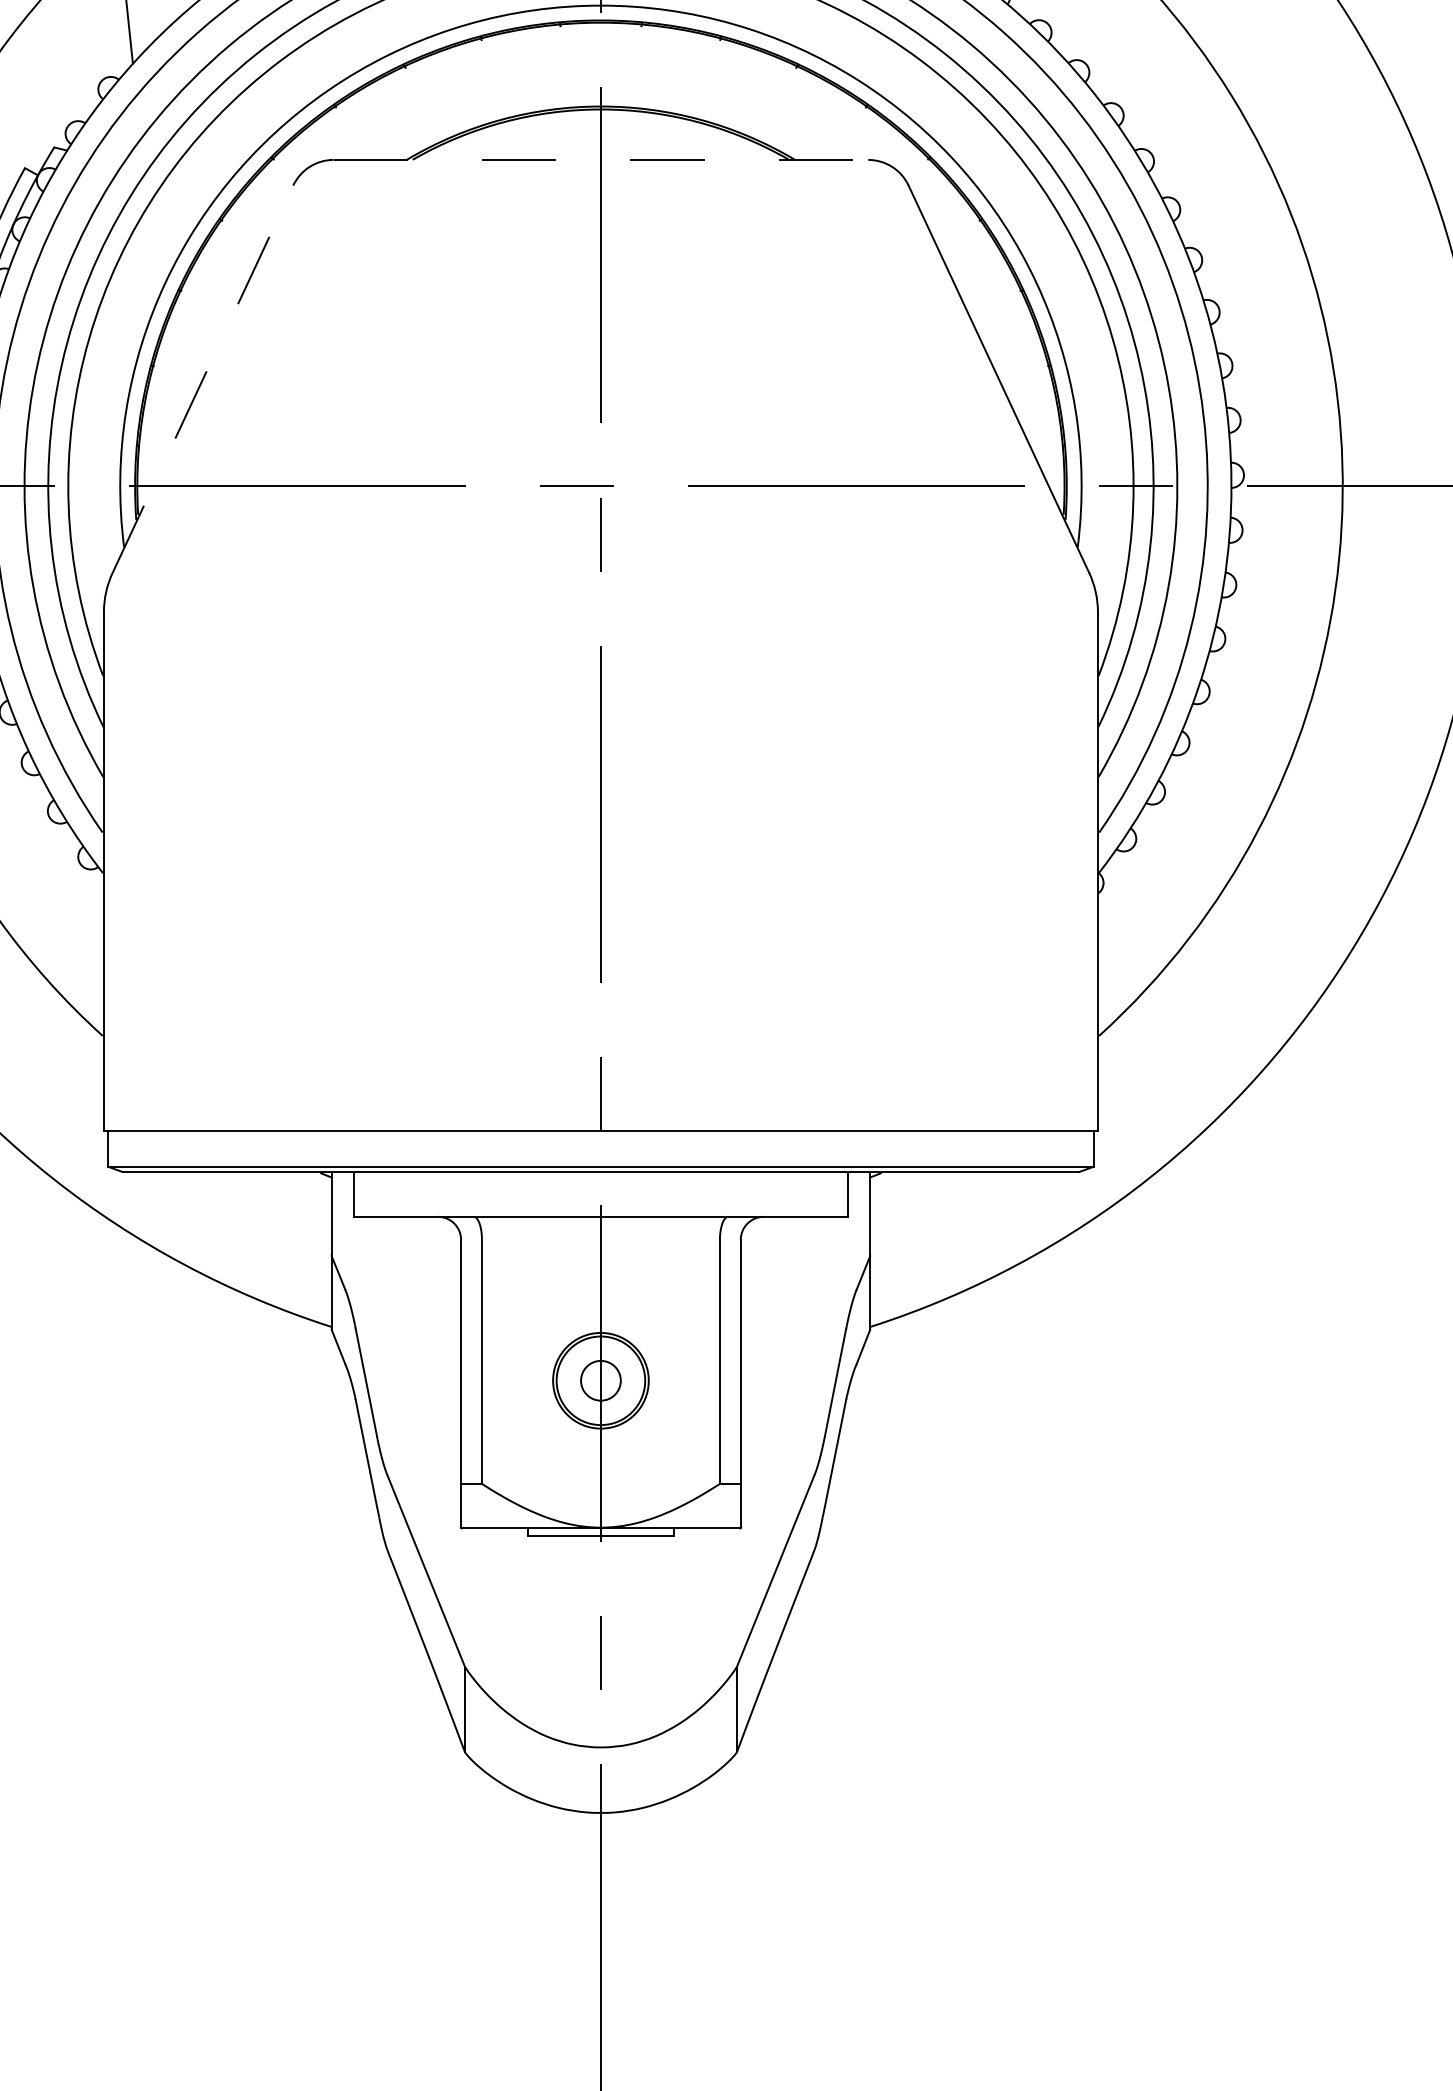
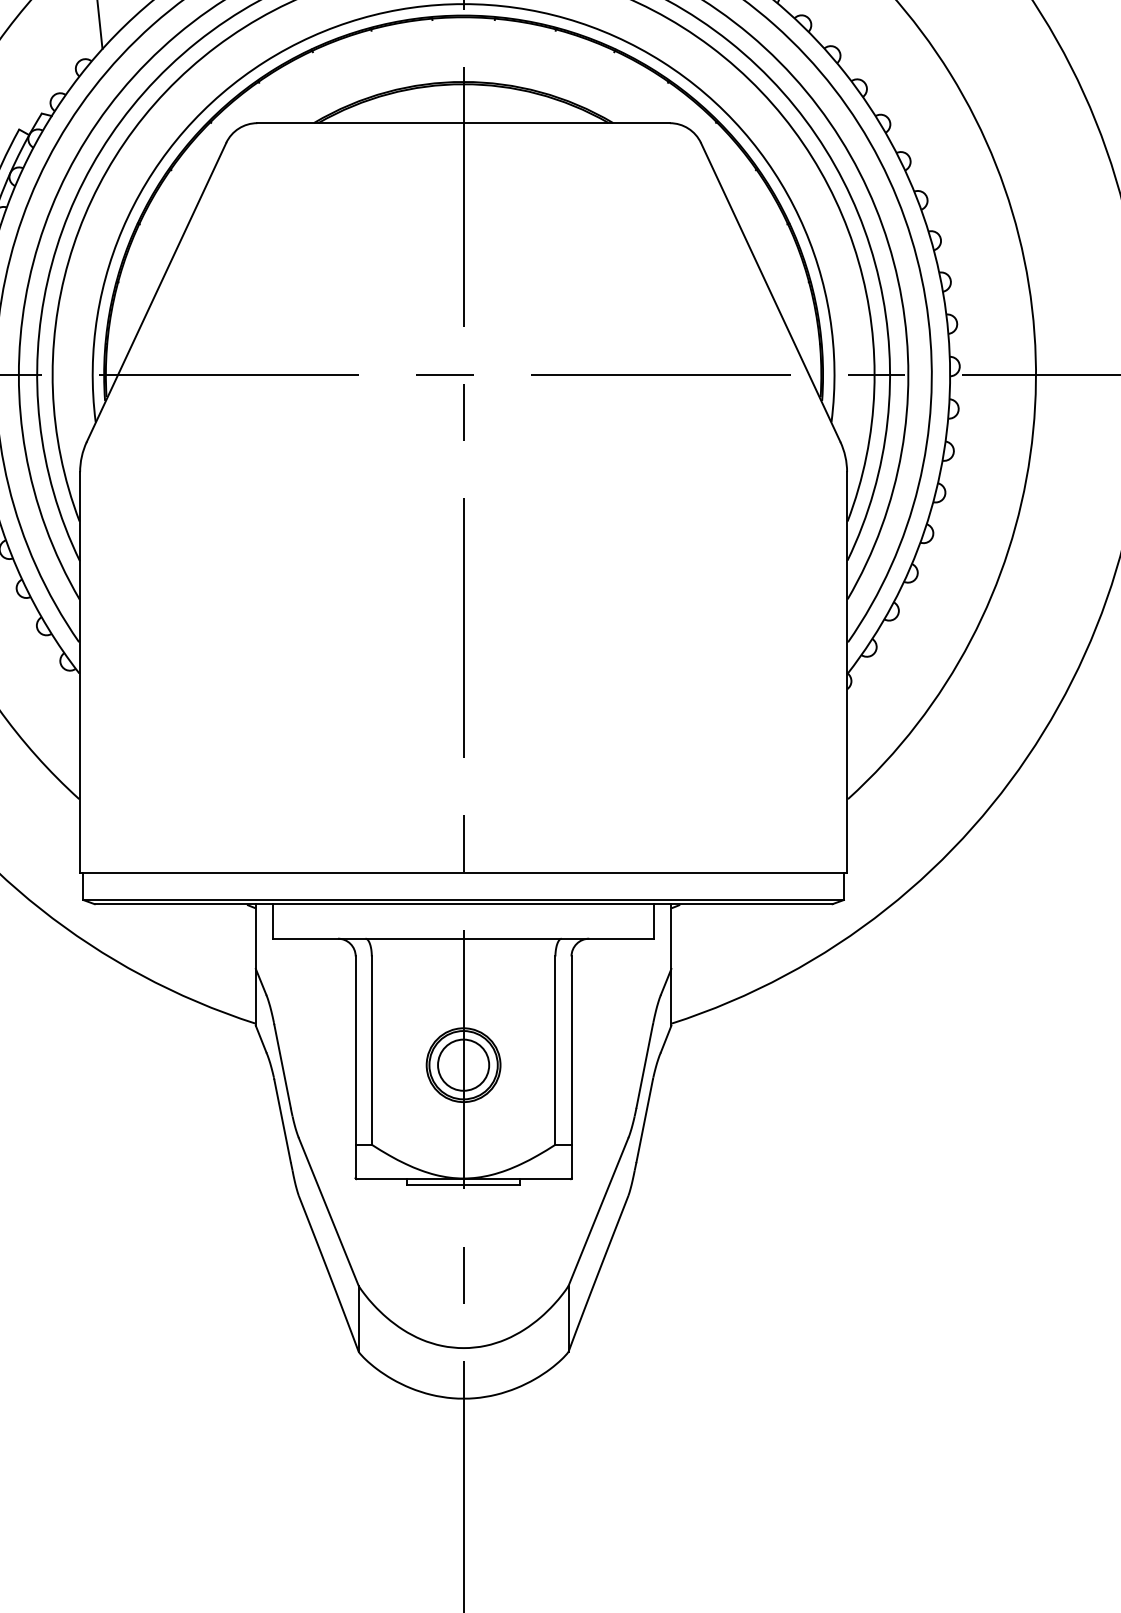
line: (601, 159) -> (464, 122), dashed -> solid
line: (202, 379) -> (156, 292), dashed -> solid
circle: (600, 1380) -> (463, 1064), size x1.67

